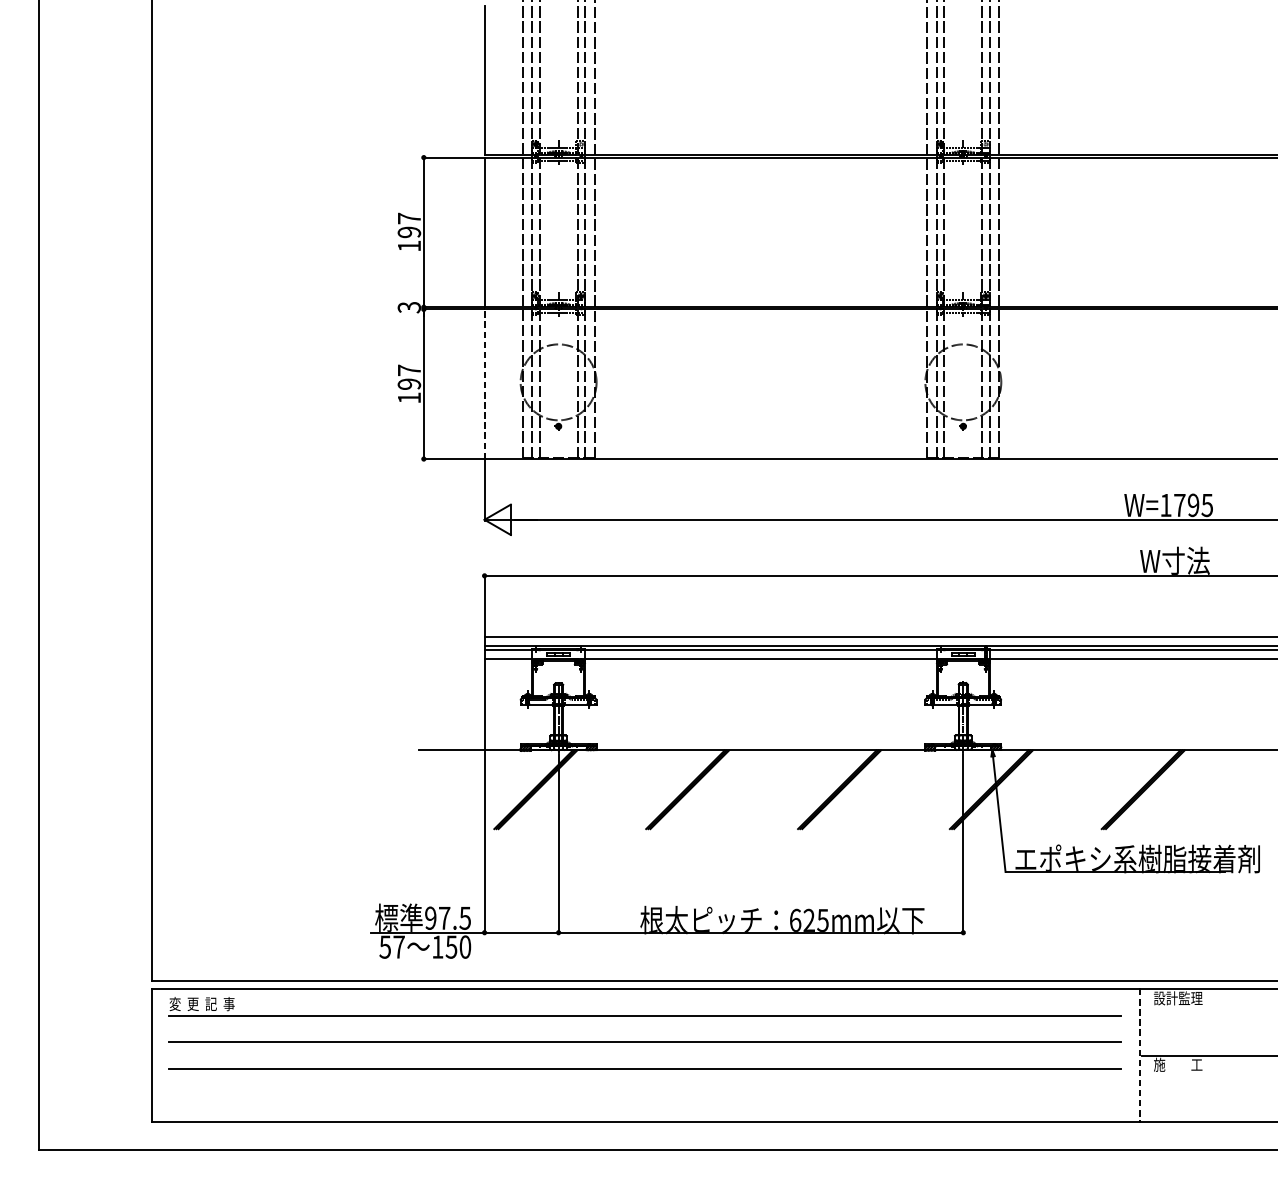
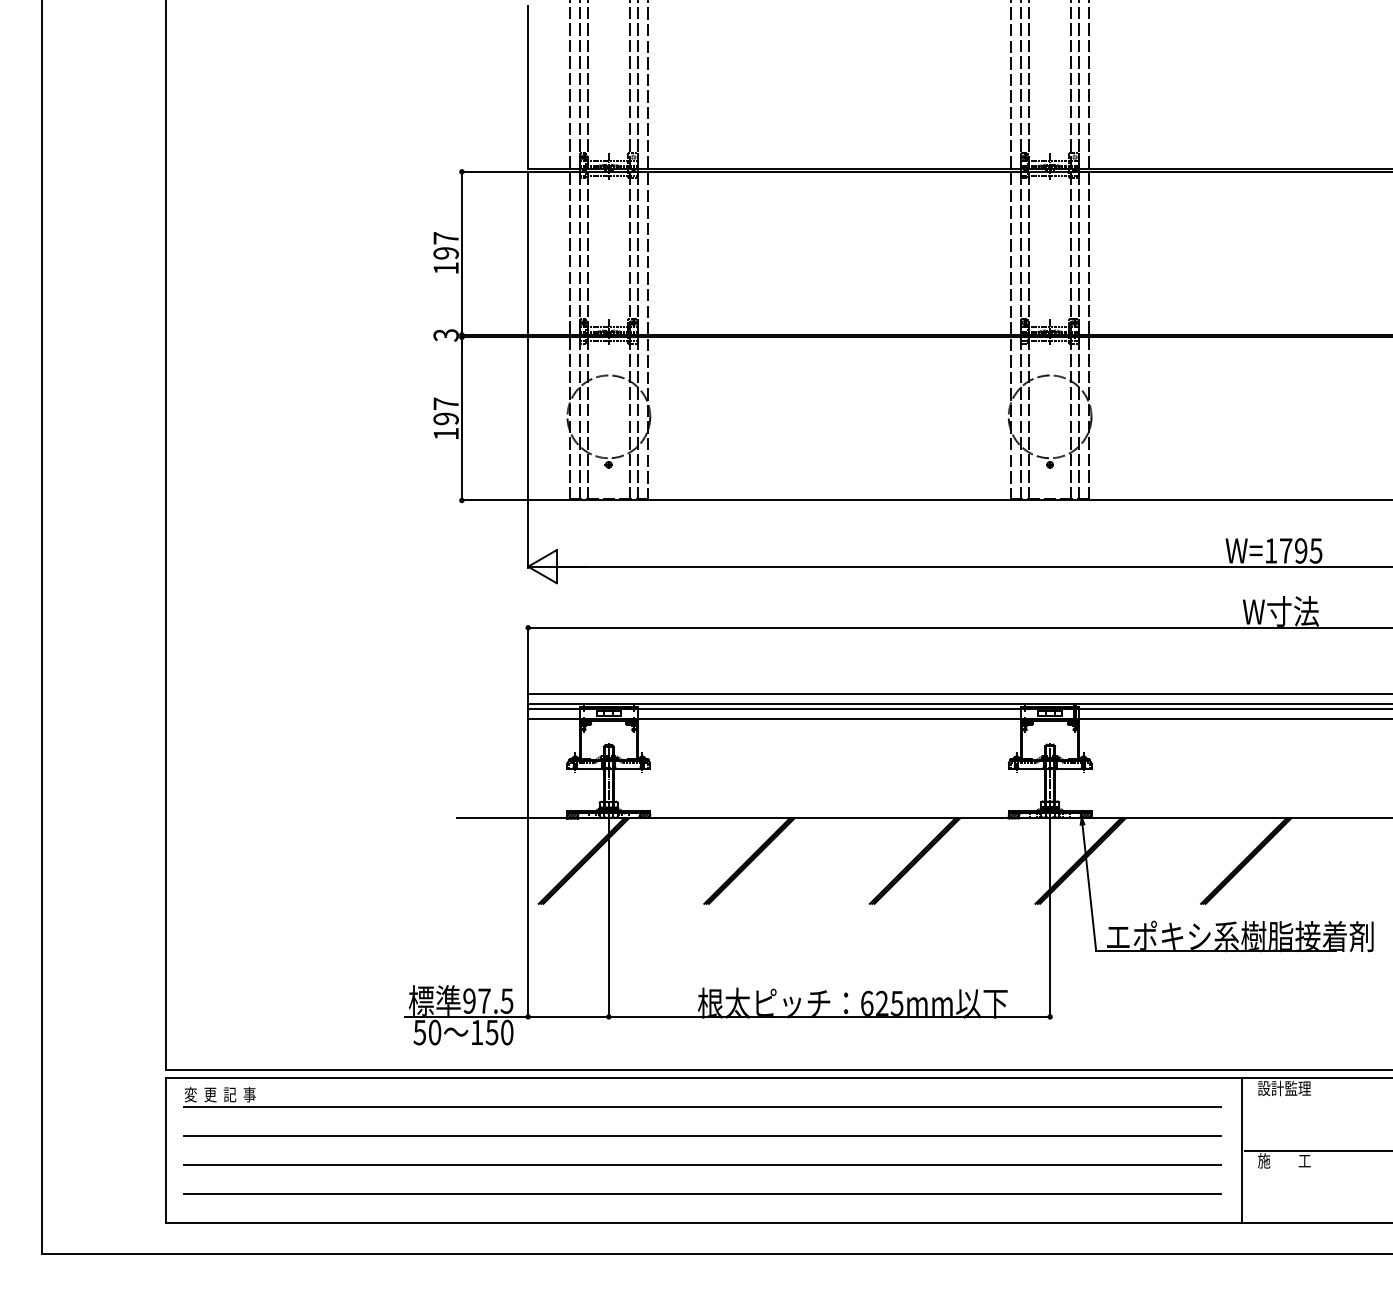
line: (484, 383) -> (528, 418), dashed -> solid
text: (398, 947) -> (434, 1032), 57 -> 50
line: (1139, 1056) -> (1242, 1151), dashed -> solid
line: (644, 1095) -> (702, 1194), added

